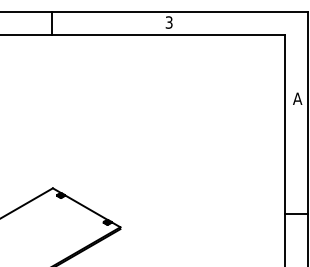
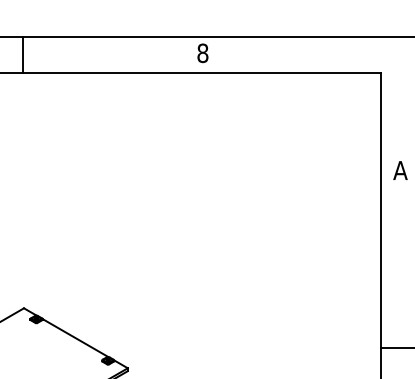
text: (168, 22) -> (201, 53), 3 -> 8

